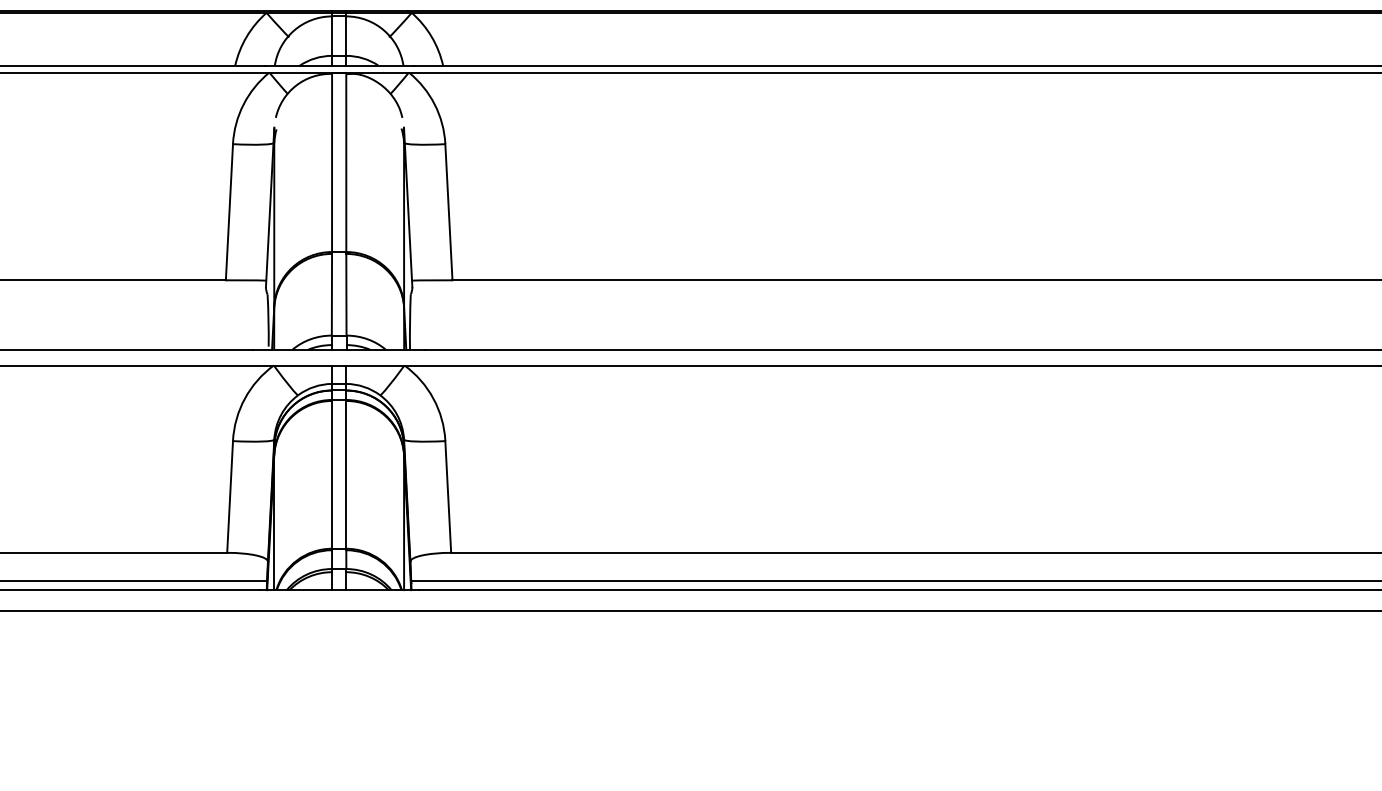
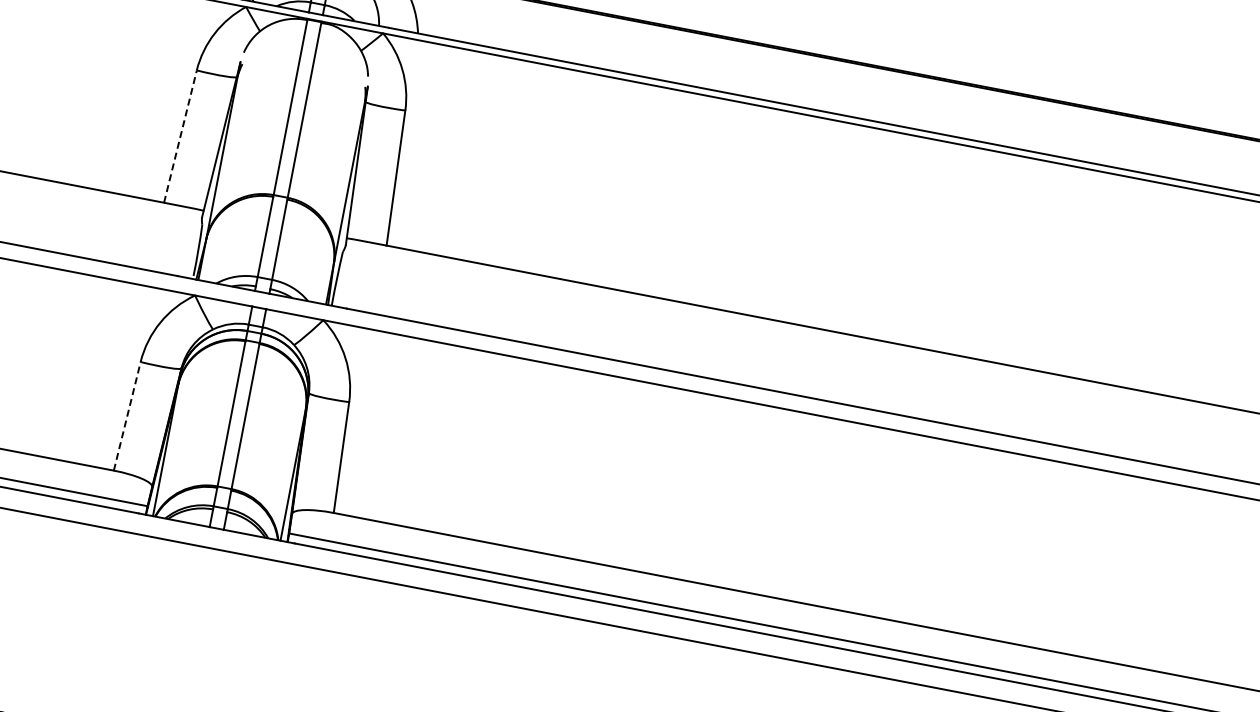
line: (229, 211) -> (180, 135), solid -> dashed
line: (230, 496) -> (127, 415), solid -> dashed

